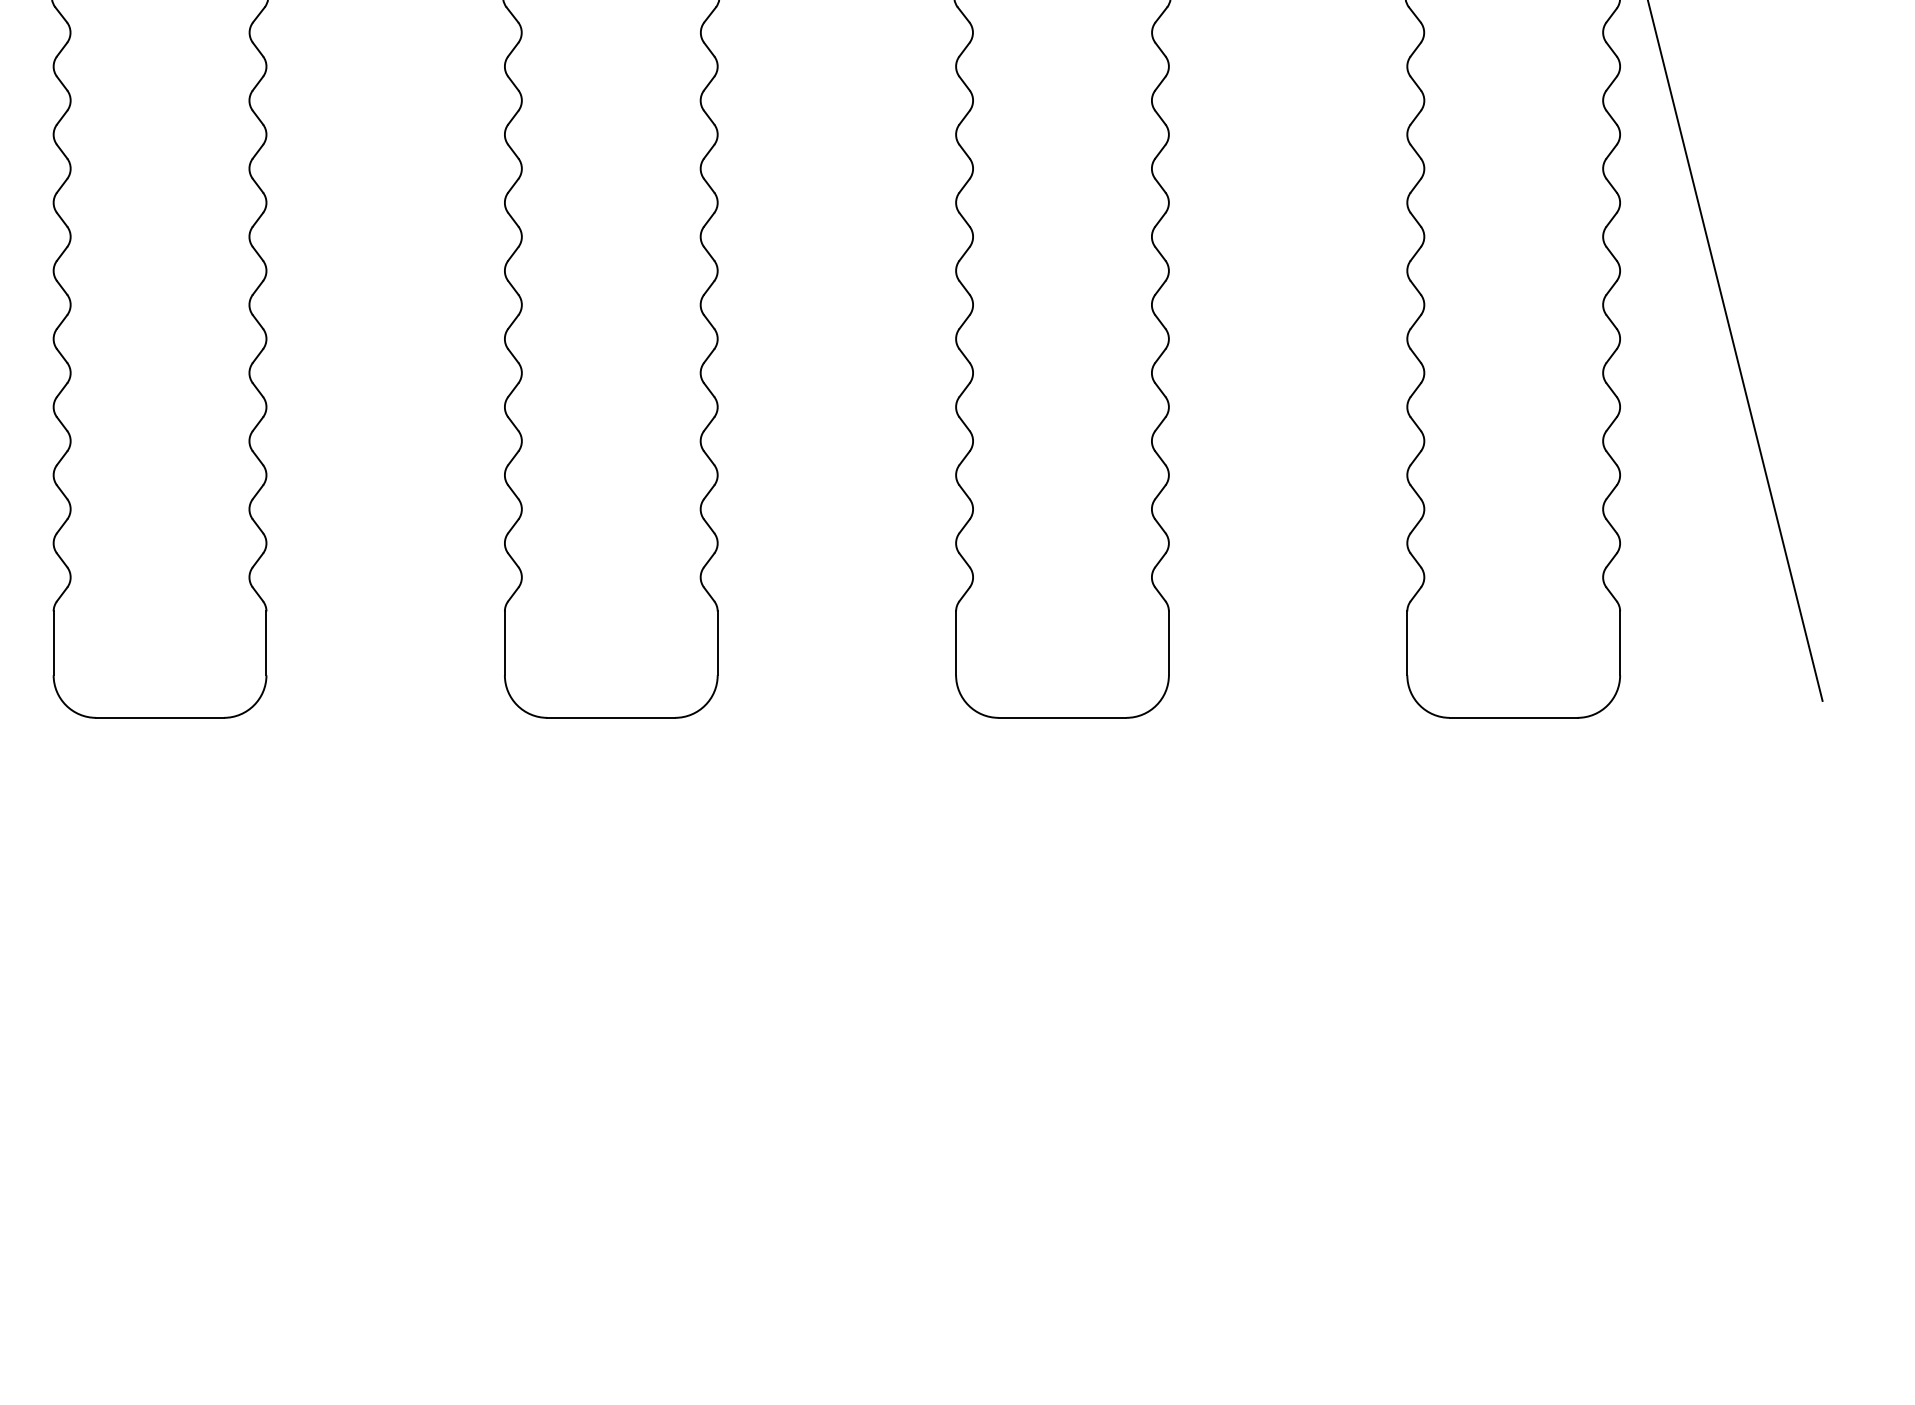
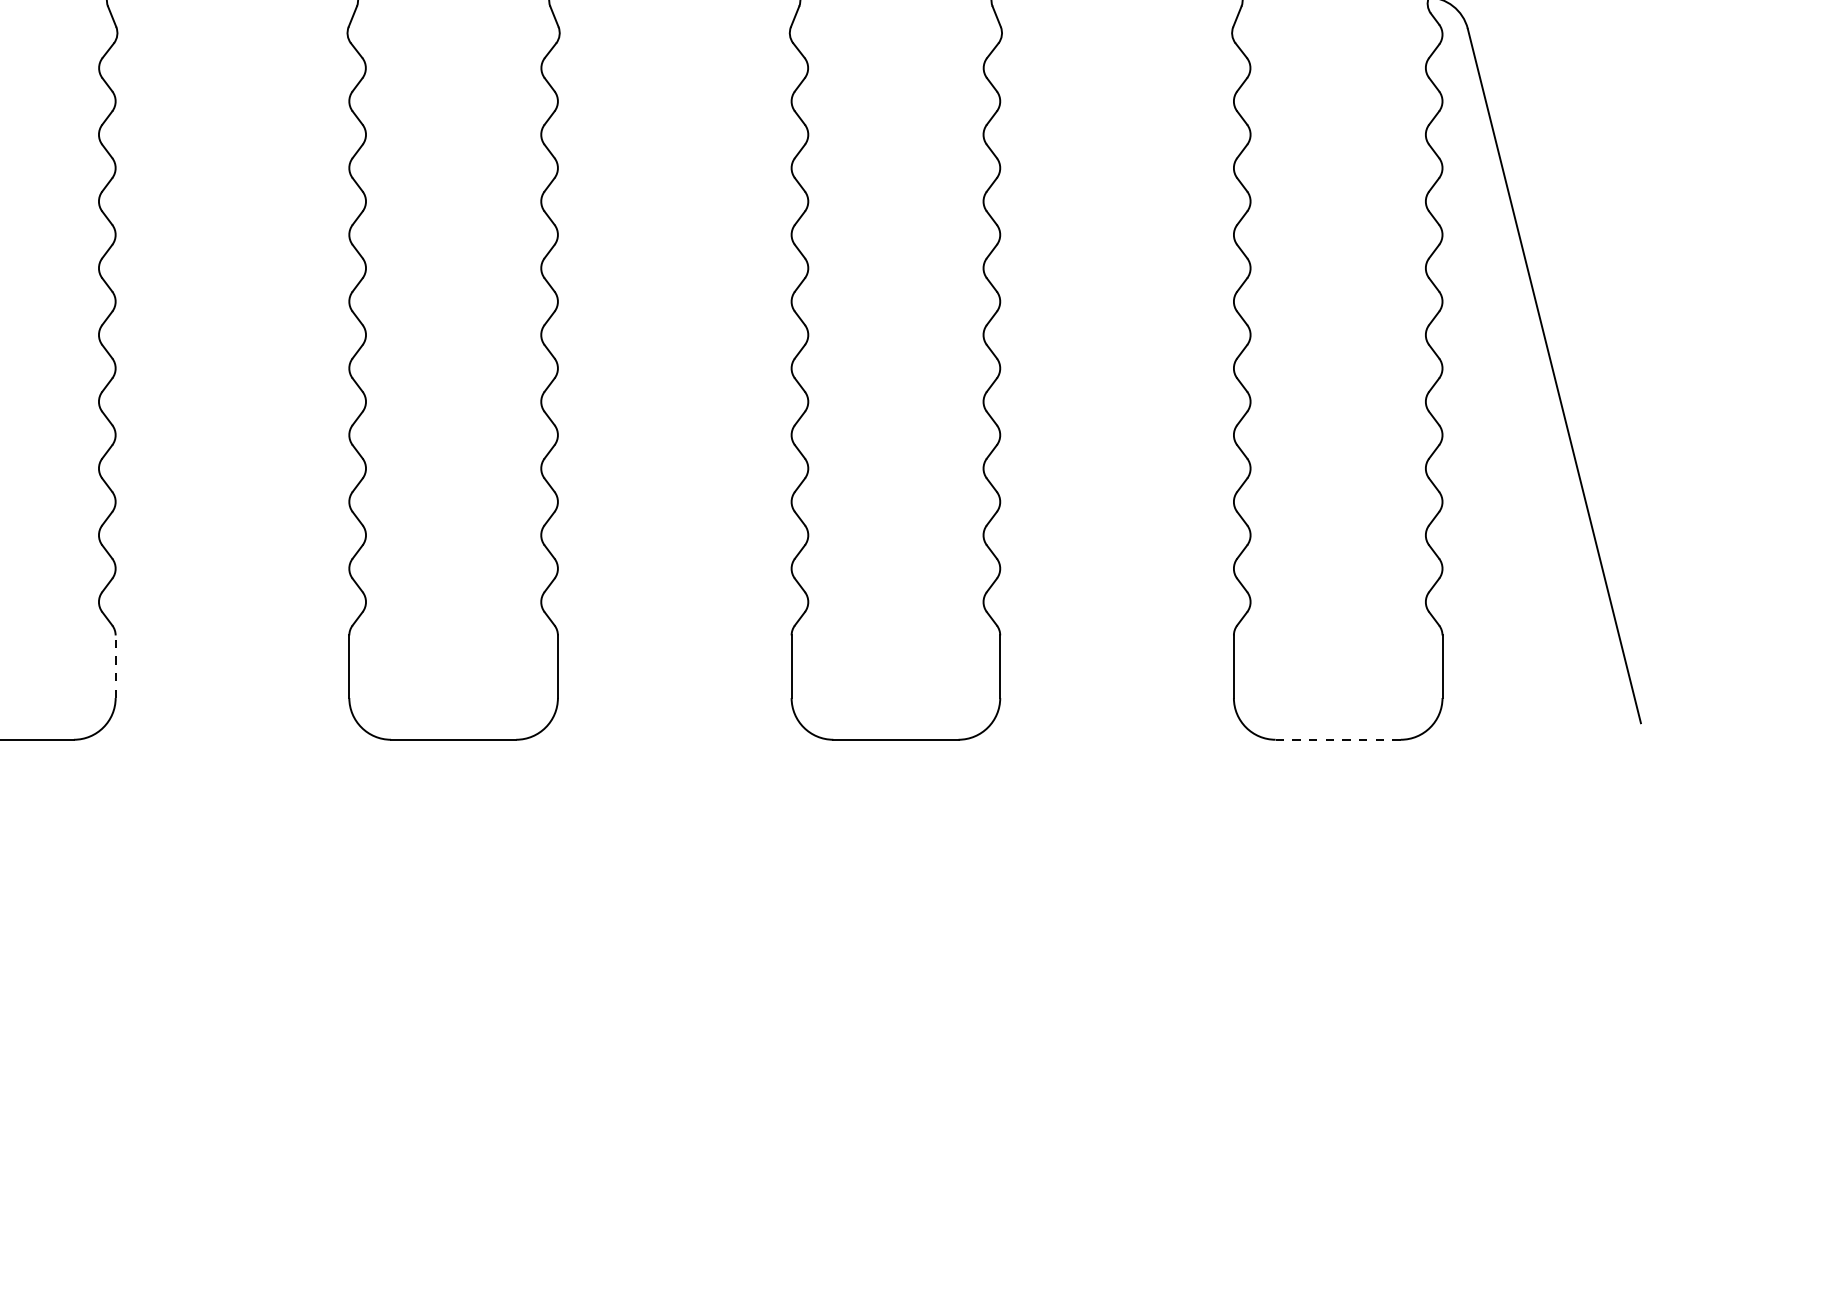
line: (266, 643) -> (115, 666), solid -> dashed
line: (1513, 717) -> (1337, 739), solid -> dashed

